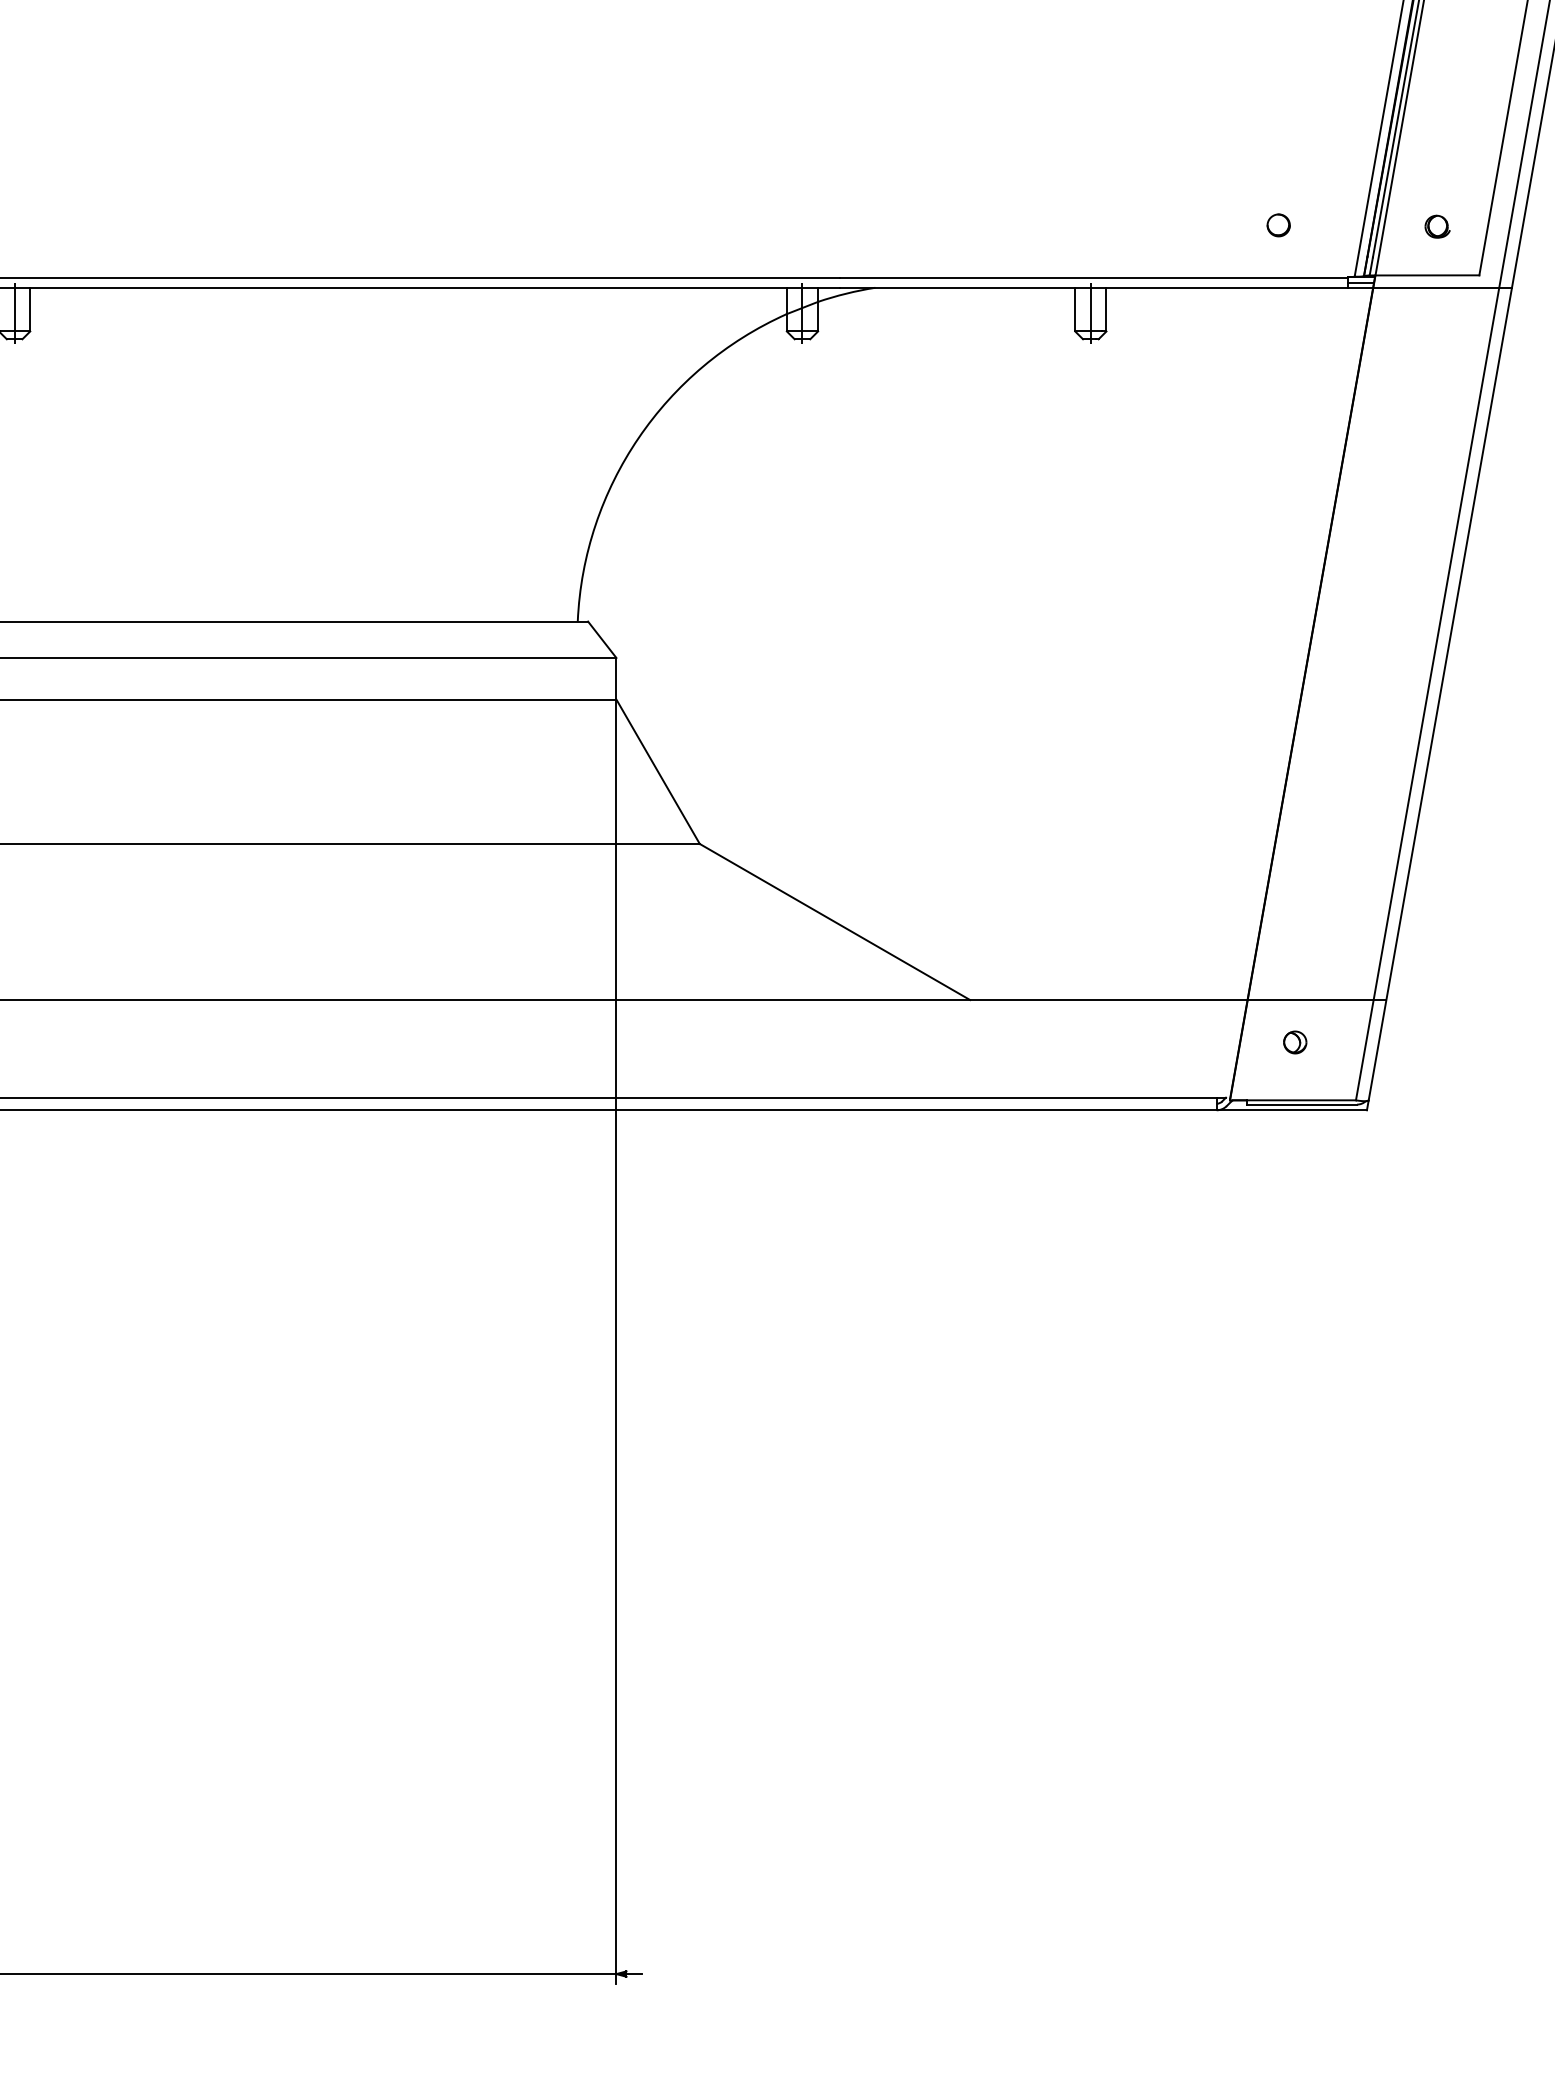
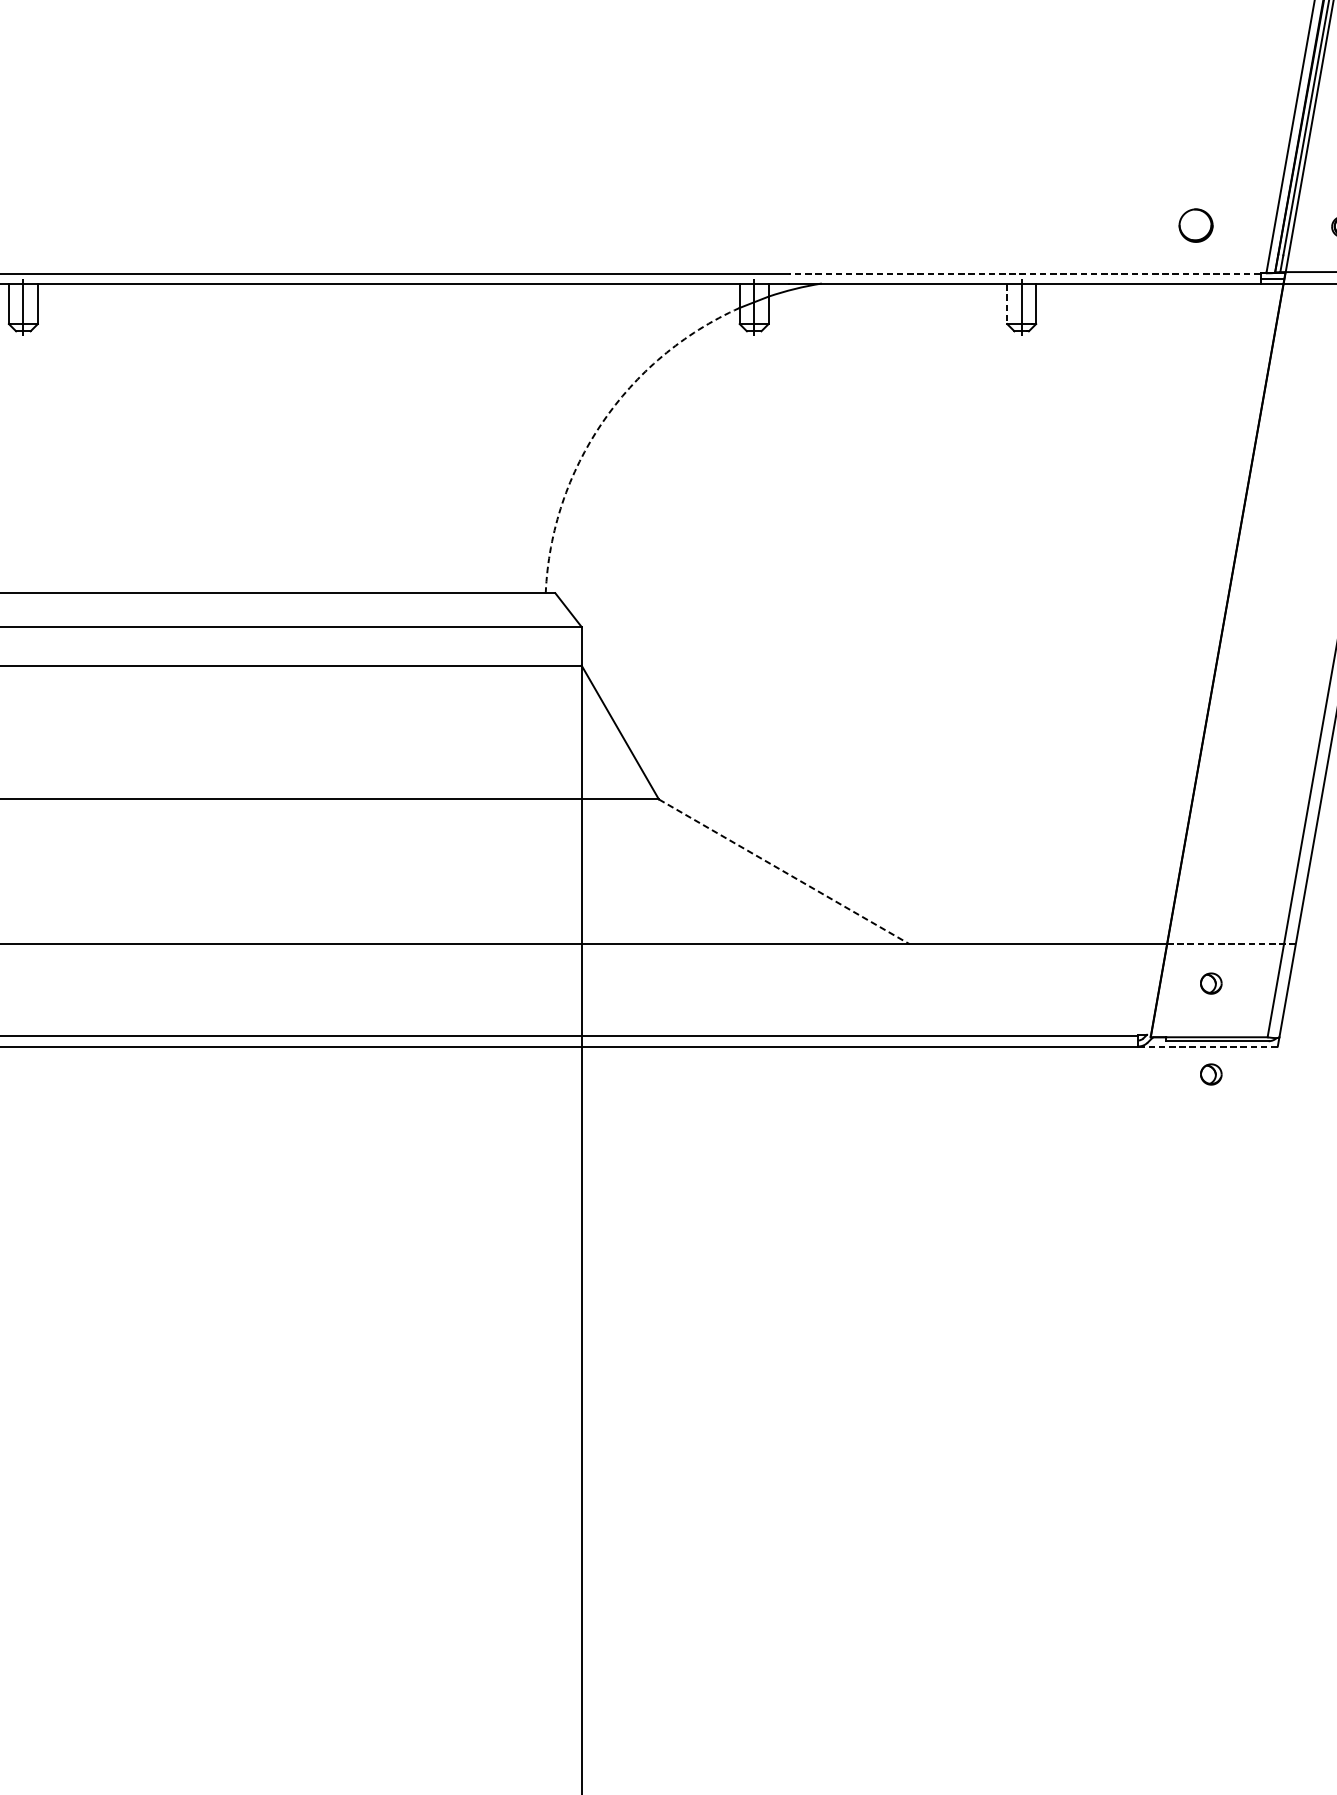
part: (1278, 225) -> (1195, 225), size x1.6
line: (1093, 277) -> (1024, 274), solid -> dashed
line: (1075, 309) -> (1007, 303), solid -> dashed
arc: (638, 438) -> (602, 423), solid -> dashed
line: (835, 922) -> (784, 872), solid -> dashed
line: (1317, 1000) -> (1231, 944), solid -> dashed
line: (1292, 1110) -> (1208, 1046), solid -> dashed
part: (1295, 1140) -> (1211, 1074), added

